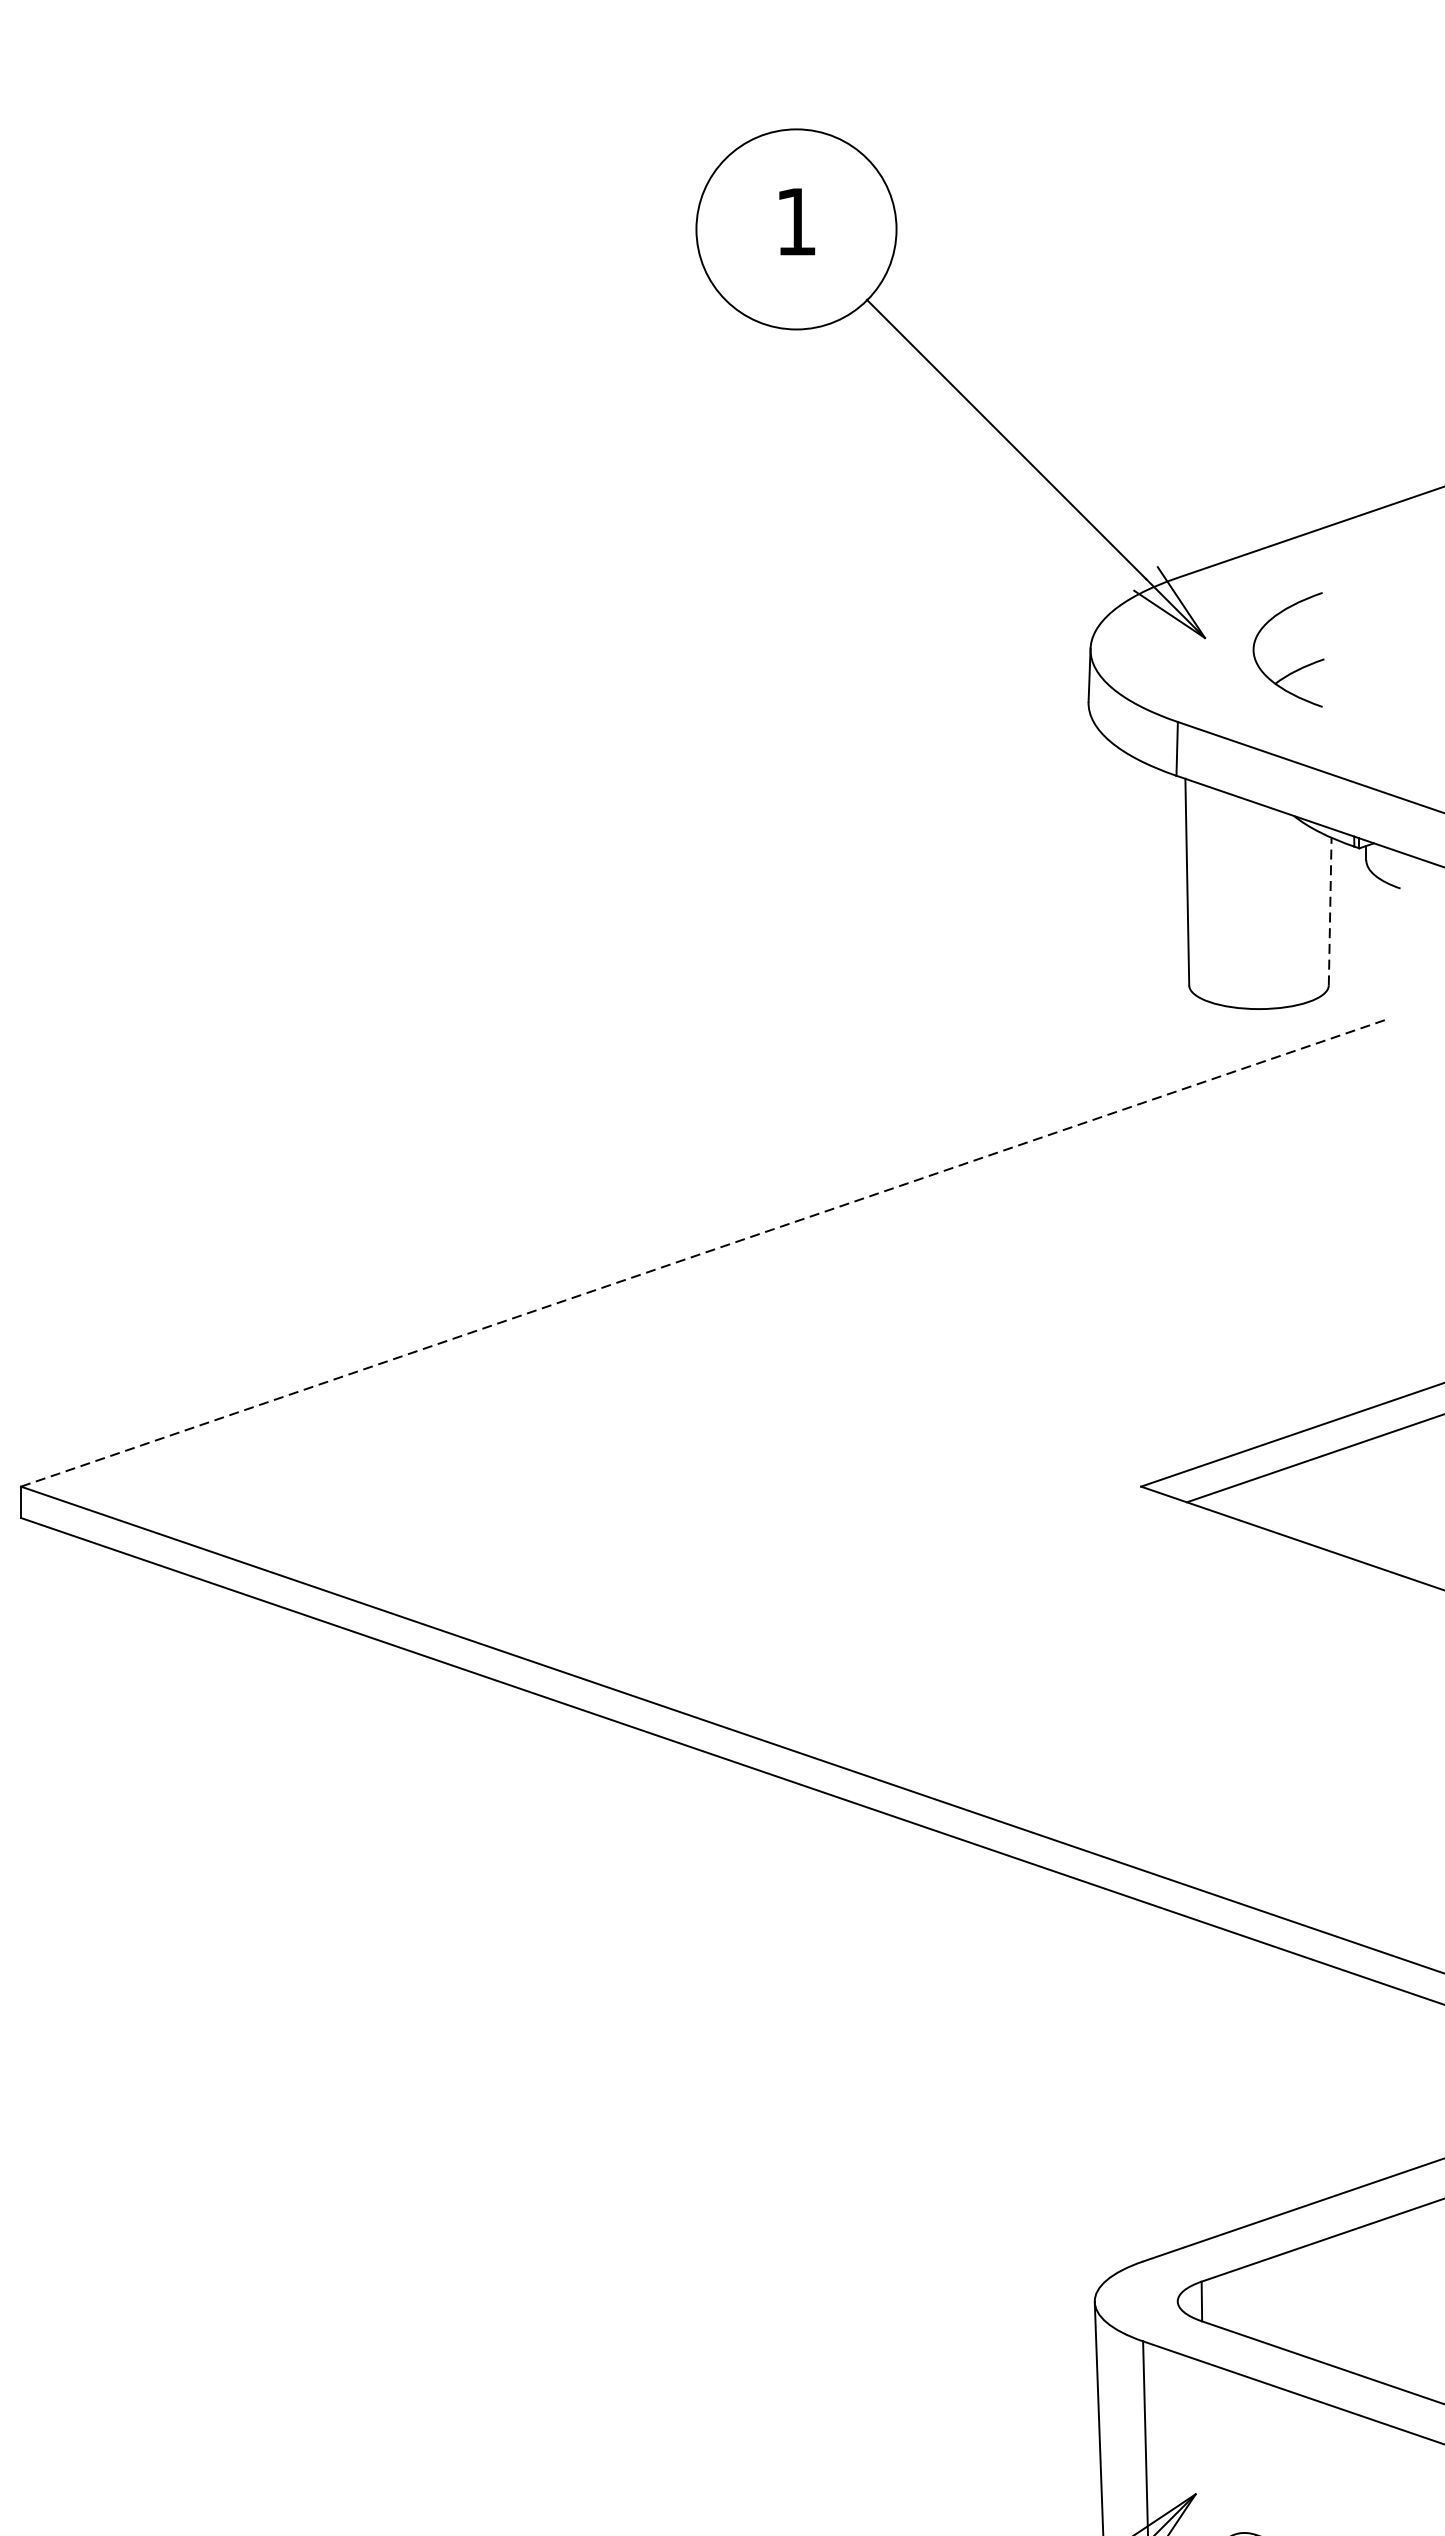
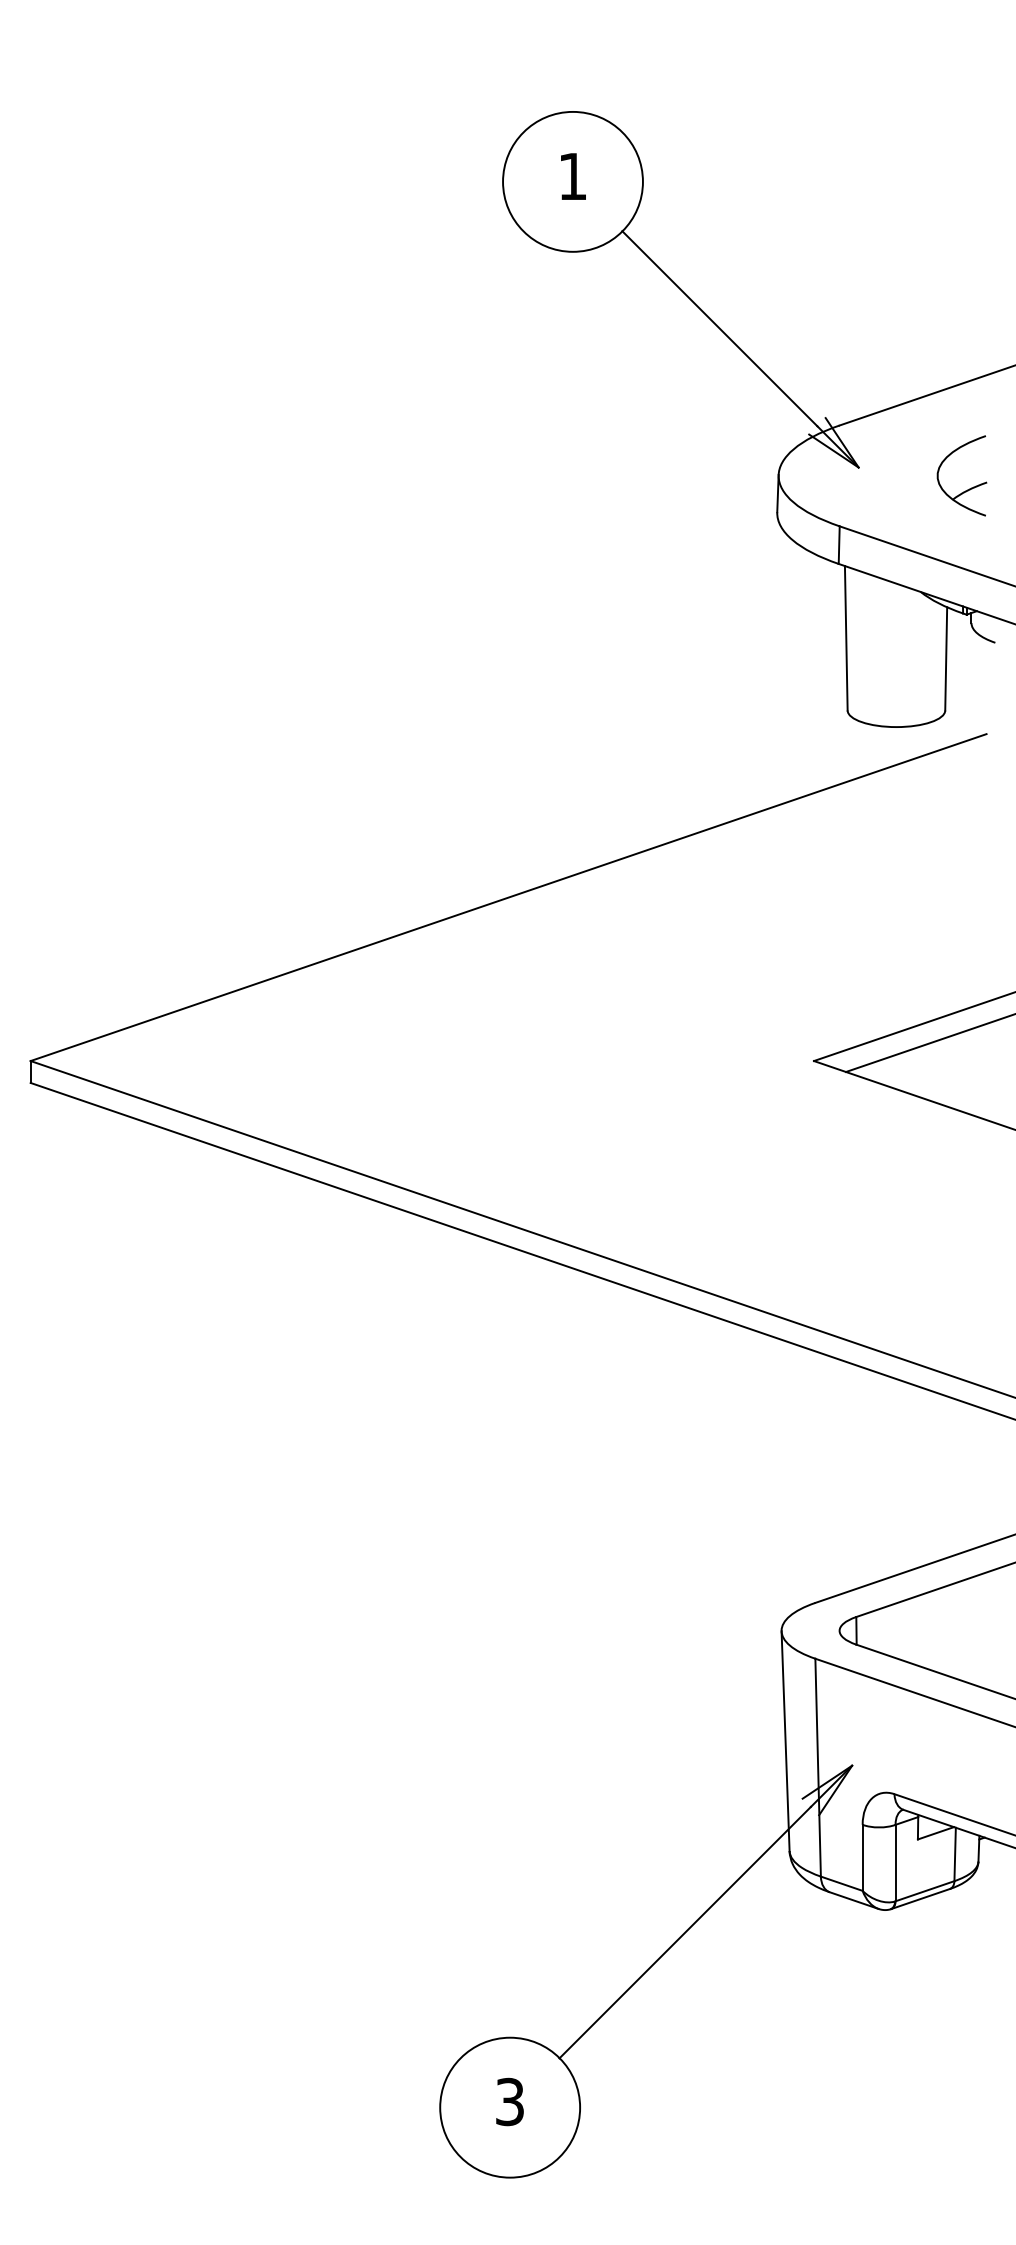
part: (1296, 669) -> (967, 489), moved
line: (1330, 911) -> (946, 658), dashed -> solid
line: (705, 1252) -> (509, 897), dashed -> solid

